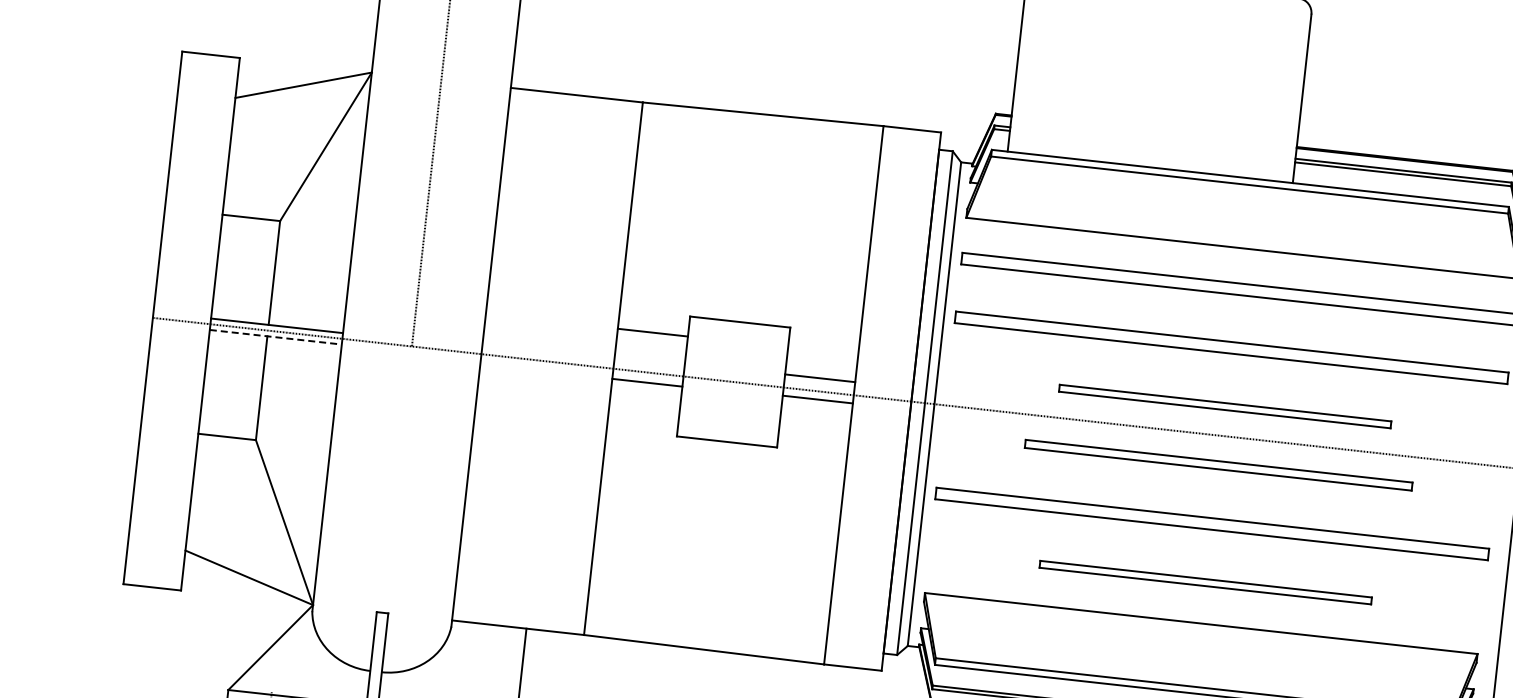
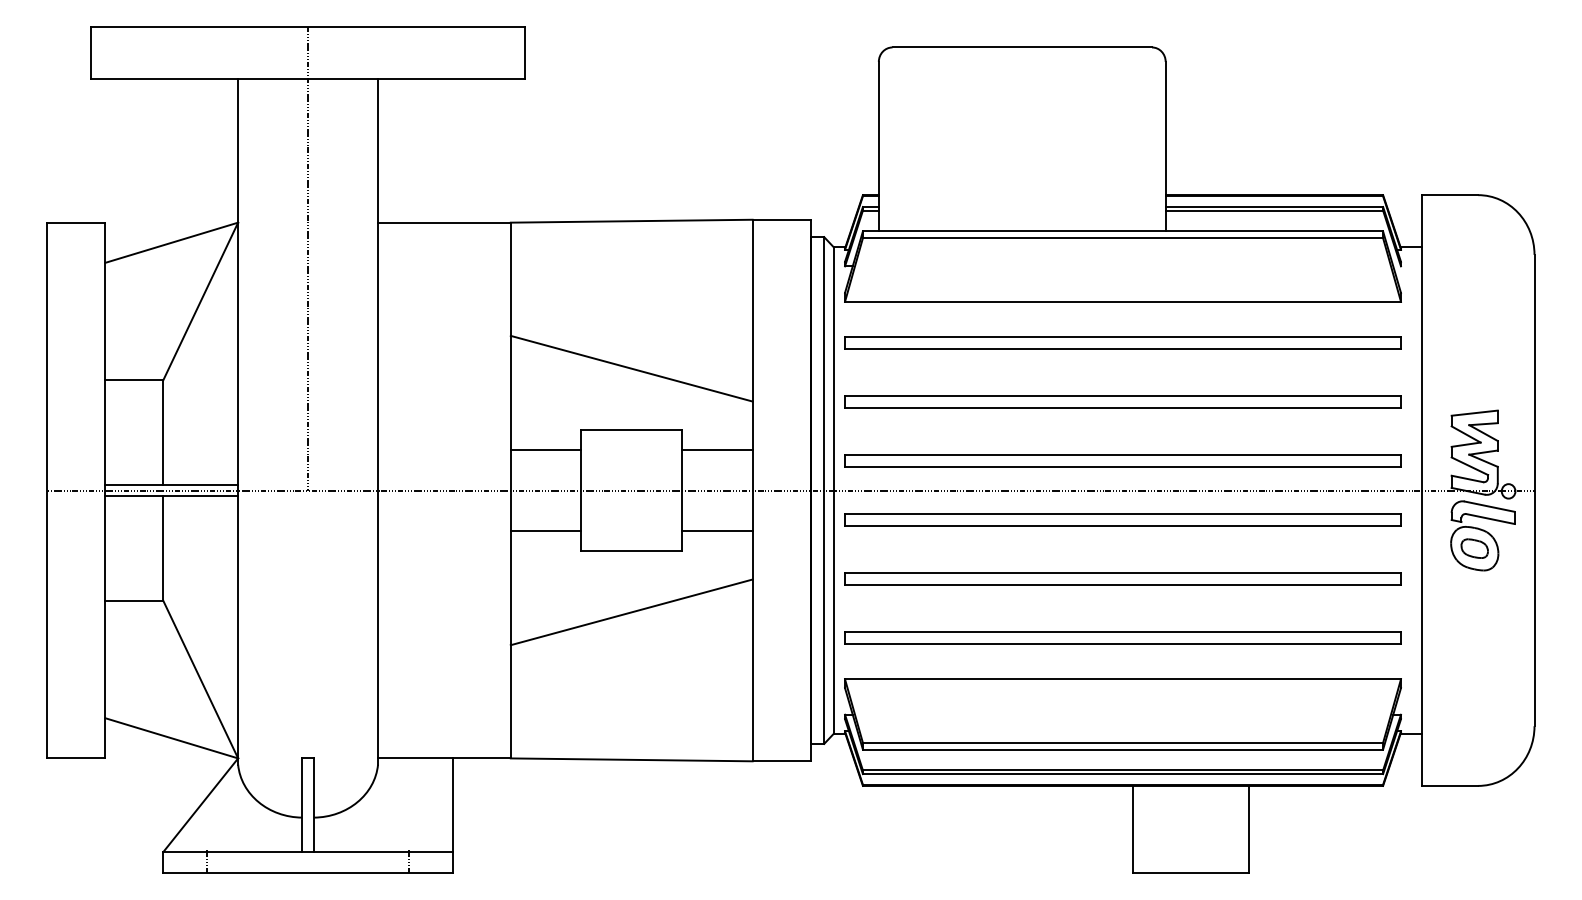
line: (746, 260) -> (631, 368), added
line: (276, 337) -> (172, 496), dashed -> solid
line: (820, 378) -> (717, 450), moved
line: (646, 382) -> (545, 530), moved
line: (818, 399) -> (717, 530), moved
part: (1224, 406) -> (1122, 460), size x1.67
part: (1218, 464) -> (1122, 519), size x1.43
line: (720, 503) -> (631, 612), added
part: (1205, 581) -> (1122, 637), size x1.67

